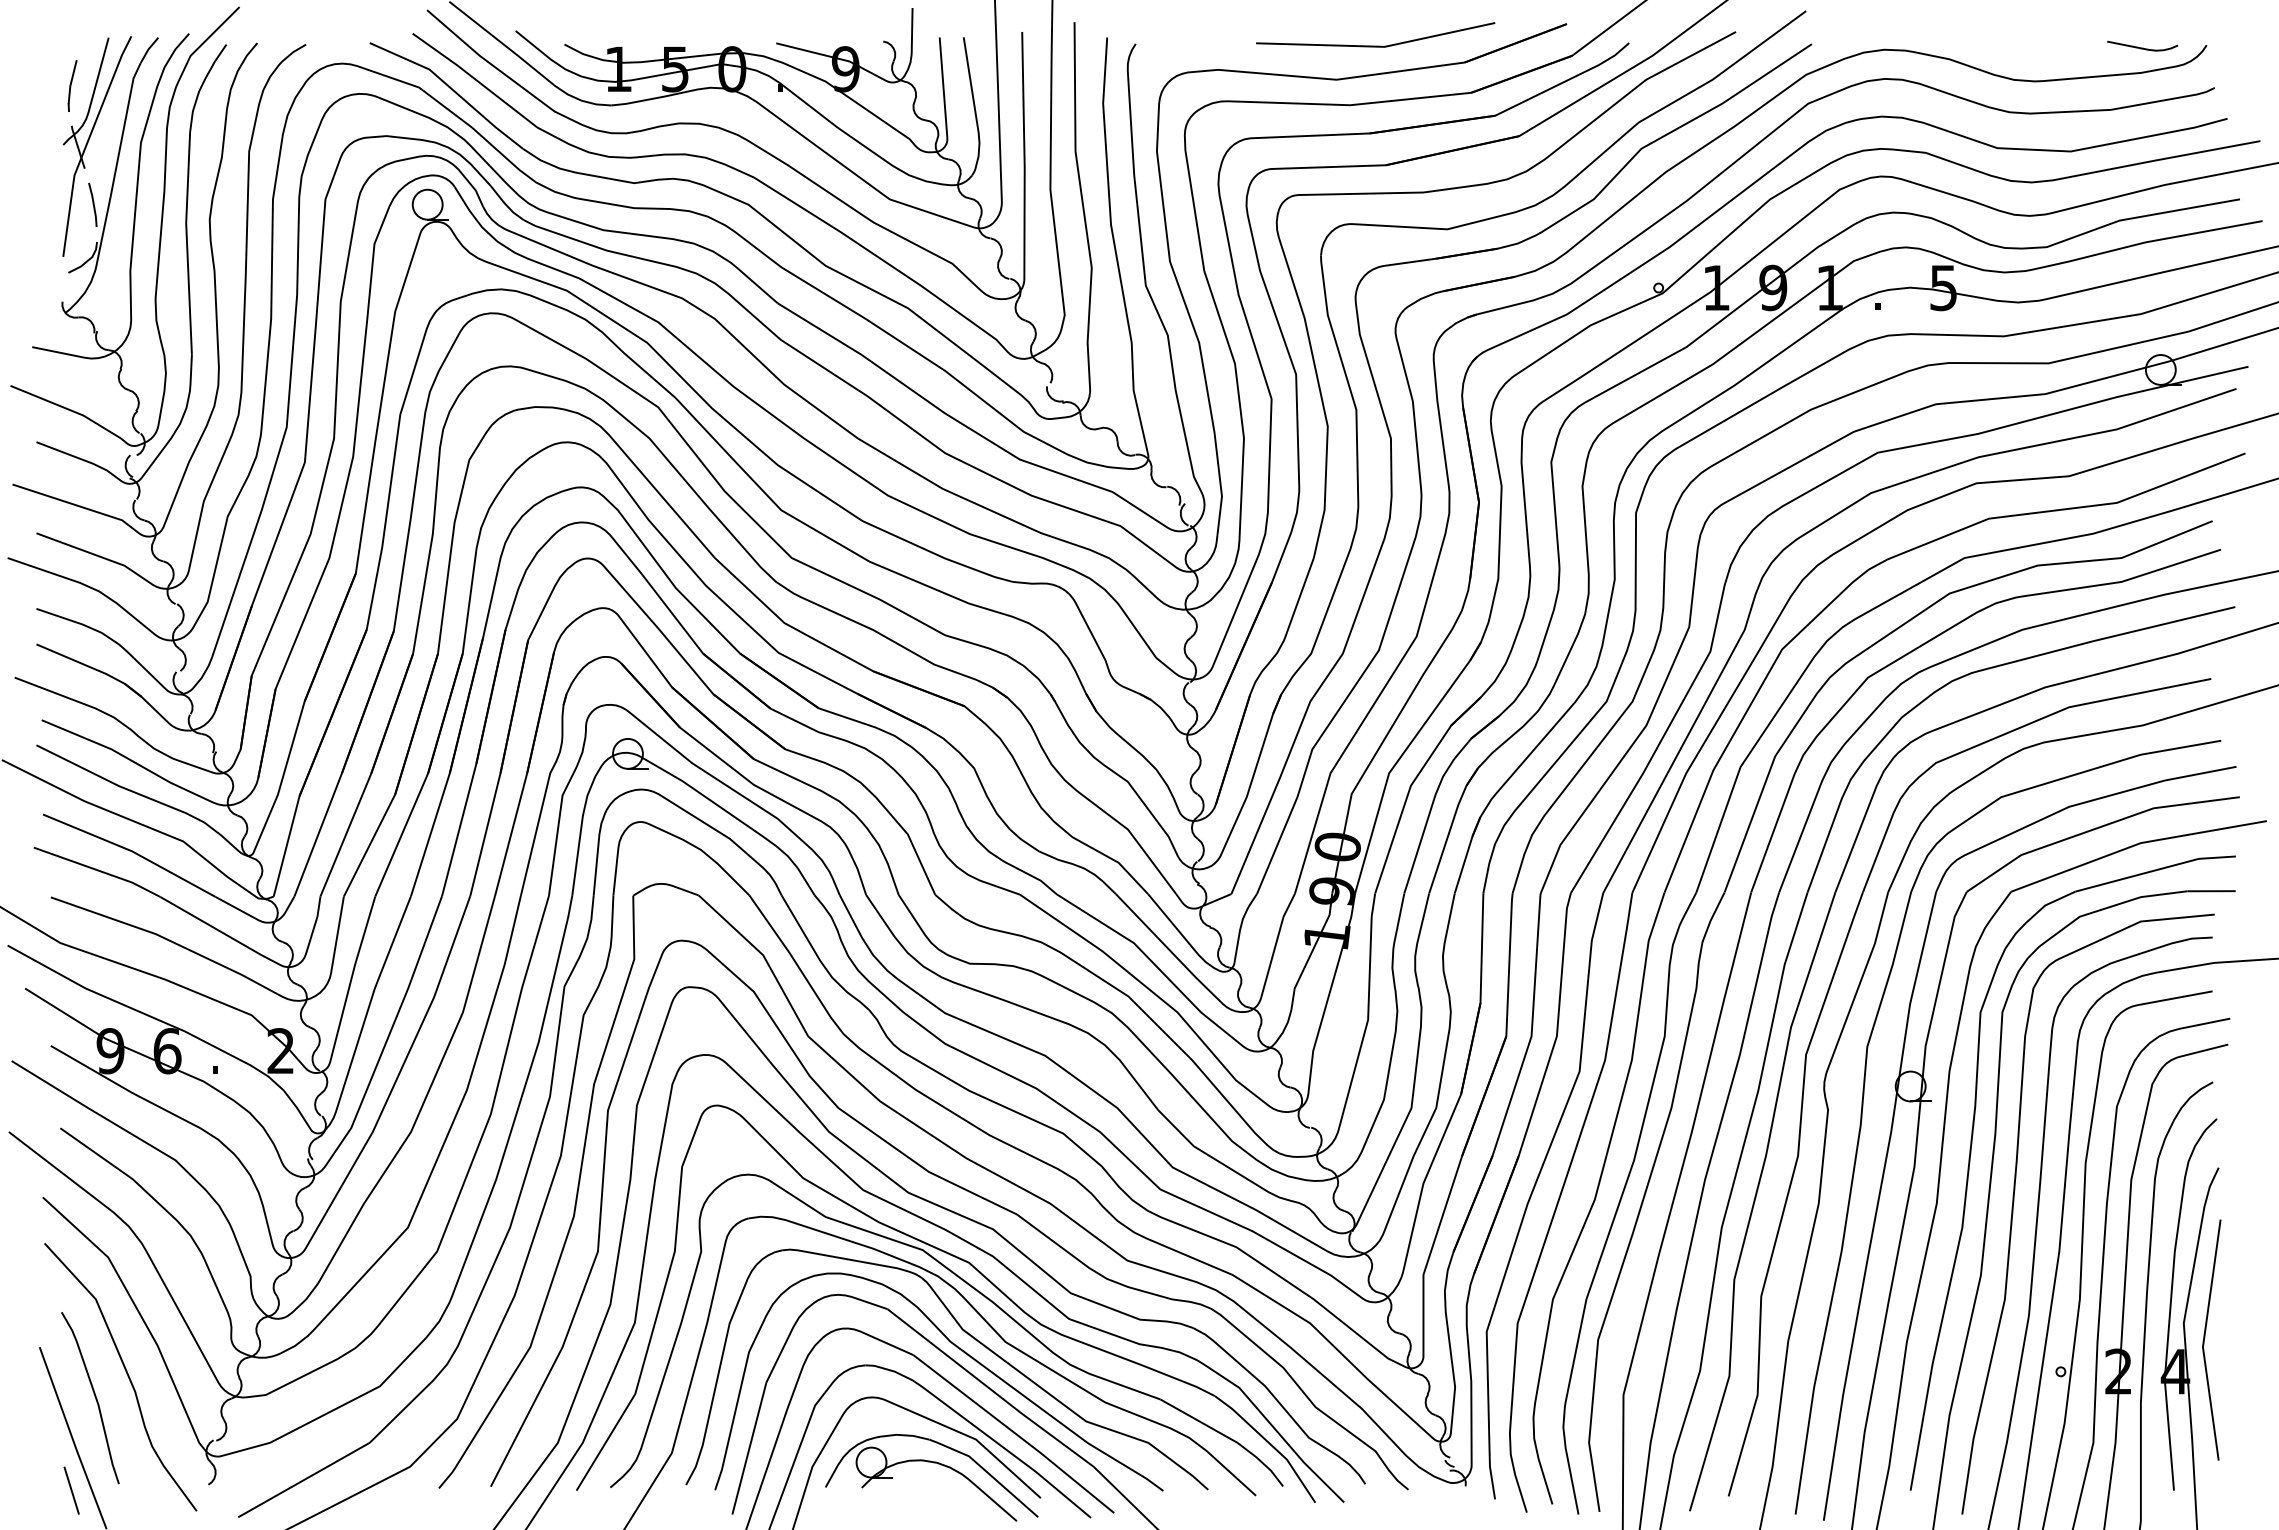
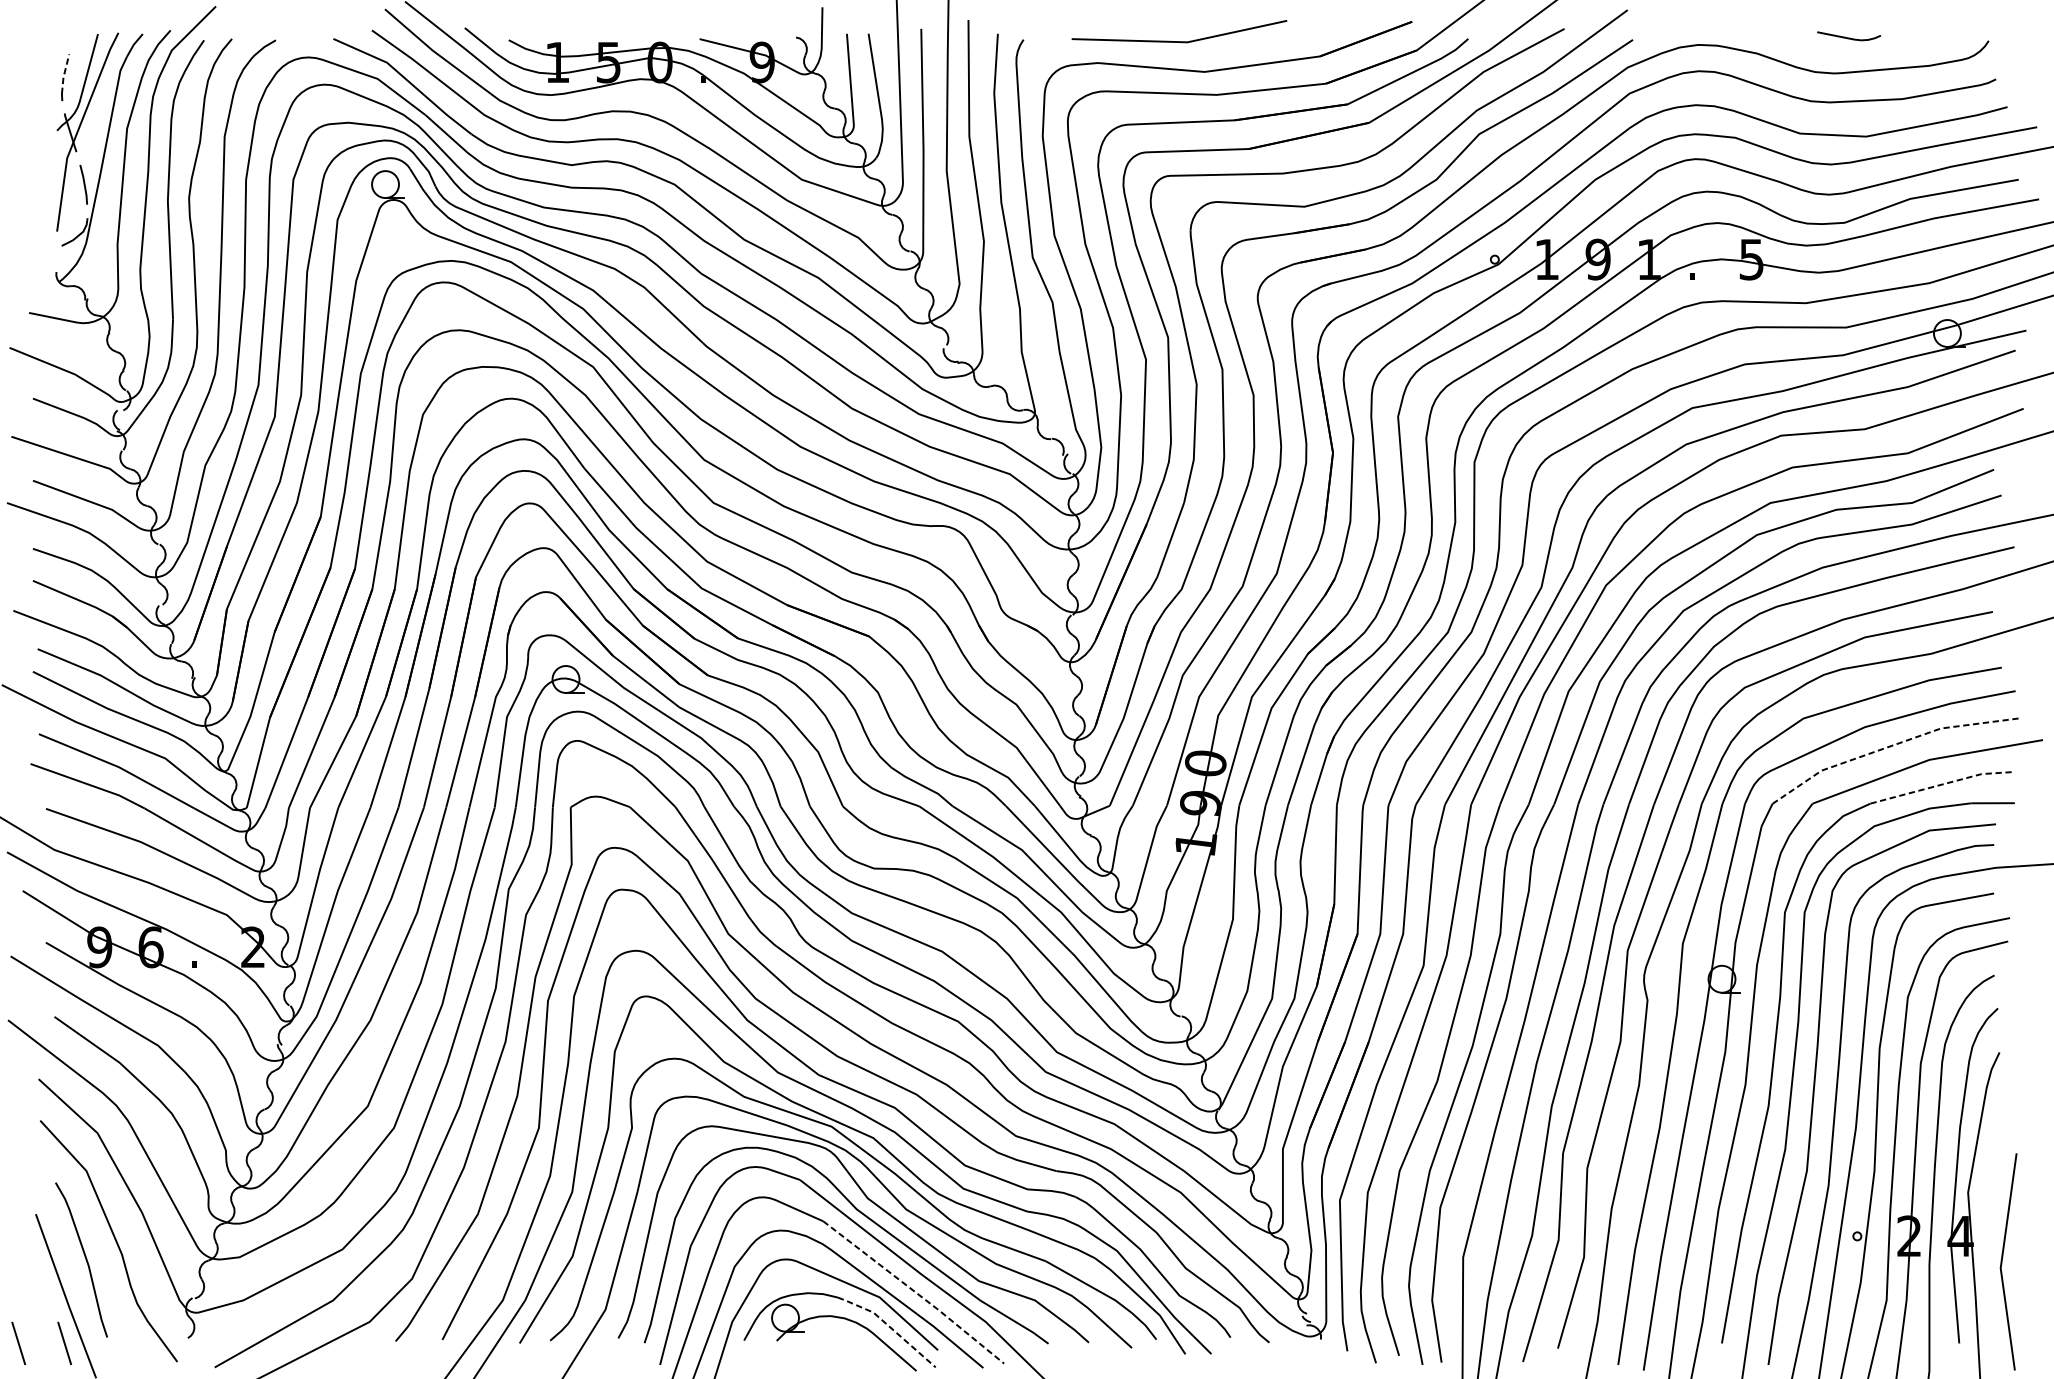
line: (1375, 45) -> (1179, 41), moved
curve: (2142, 47) -> (1848, 37), moved
line: (71, 82) -> (64, 74), solid -> dashed
line: (2097, 828) -> (1890, 746), solid -> dashed
line: (2156, 870) -> (1943, 784), solid -> dashed
line: (2205, 1337) -> (2002, 1259), moved
line: (1015, 1433) -> (915, 1291), solid -> dashed
line: (986, 1472) -> (889, 1327), solid -> dashed
line: (20, 1490) -> (18, 1343), added

